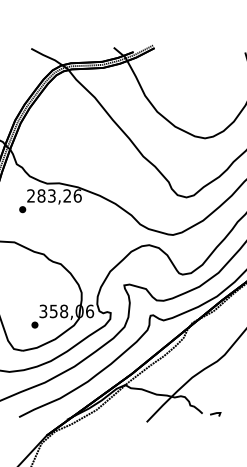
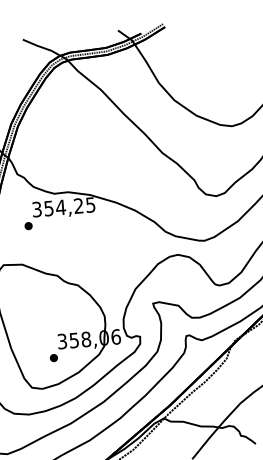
text: (54, 195) -> (63, 206), 283,26 -> 354,25

